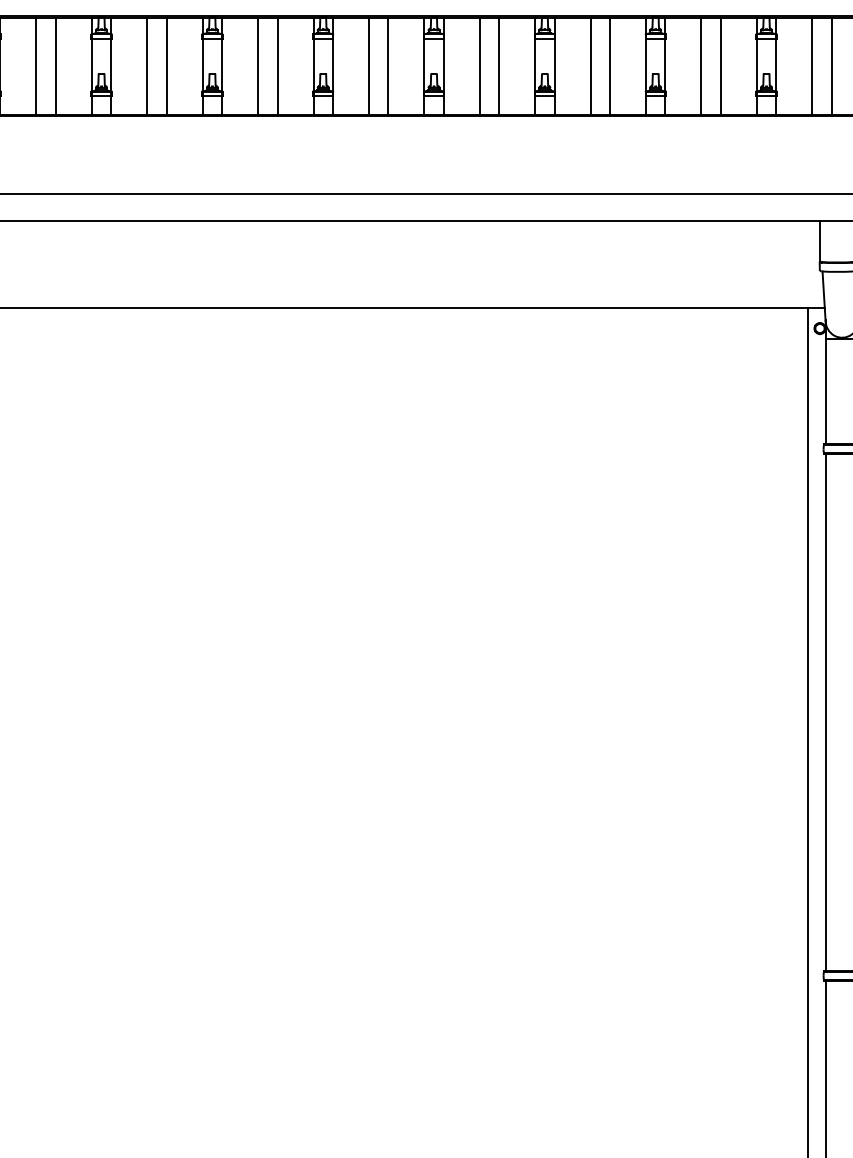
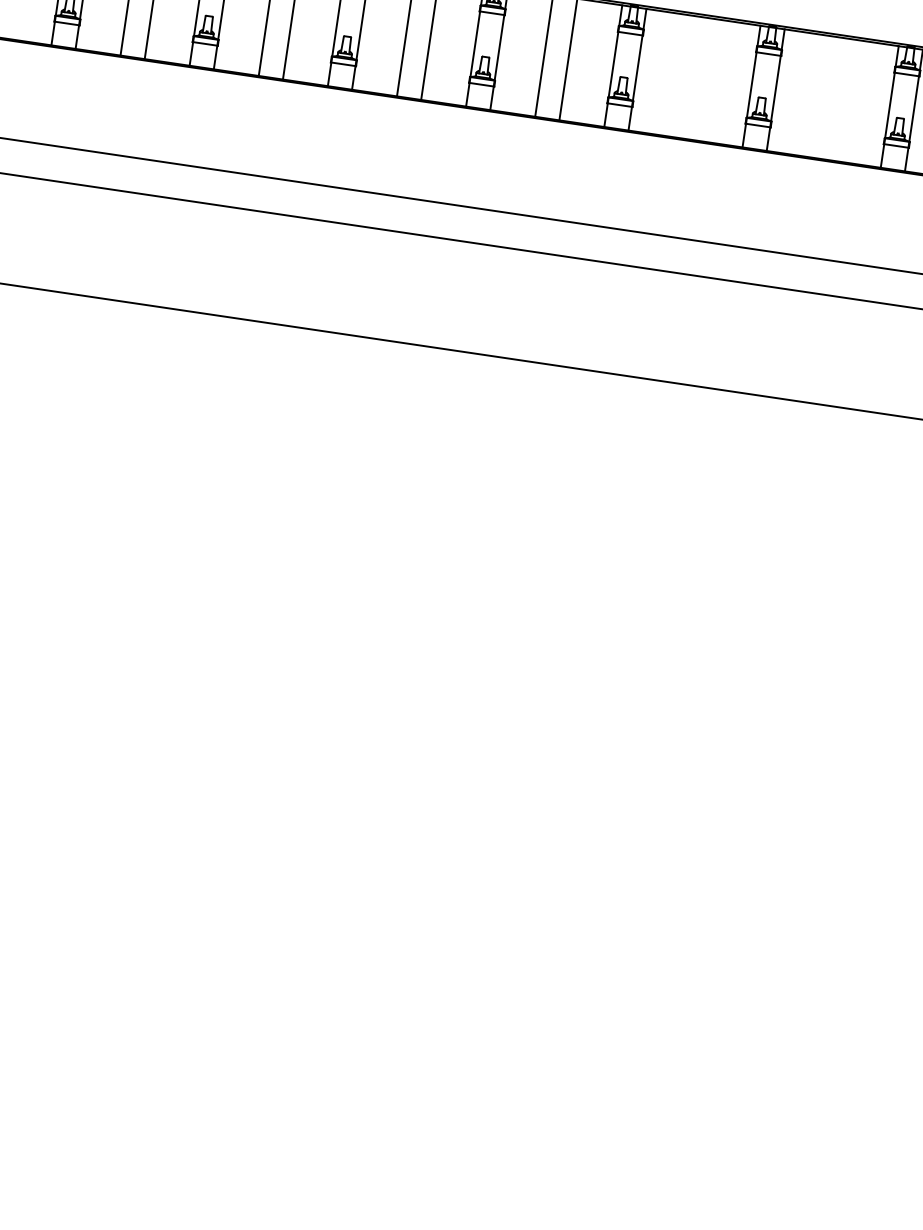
line: (479, 66) -> (682, 76), removed
line: (499, 66) -> (707, 80), removed
line: (590, 66) -> (820, 96), removed
line: (609, 66) -> (844, 100), removed

